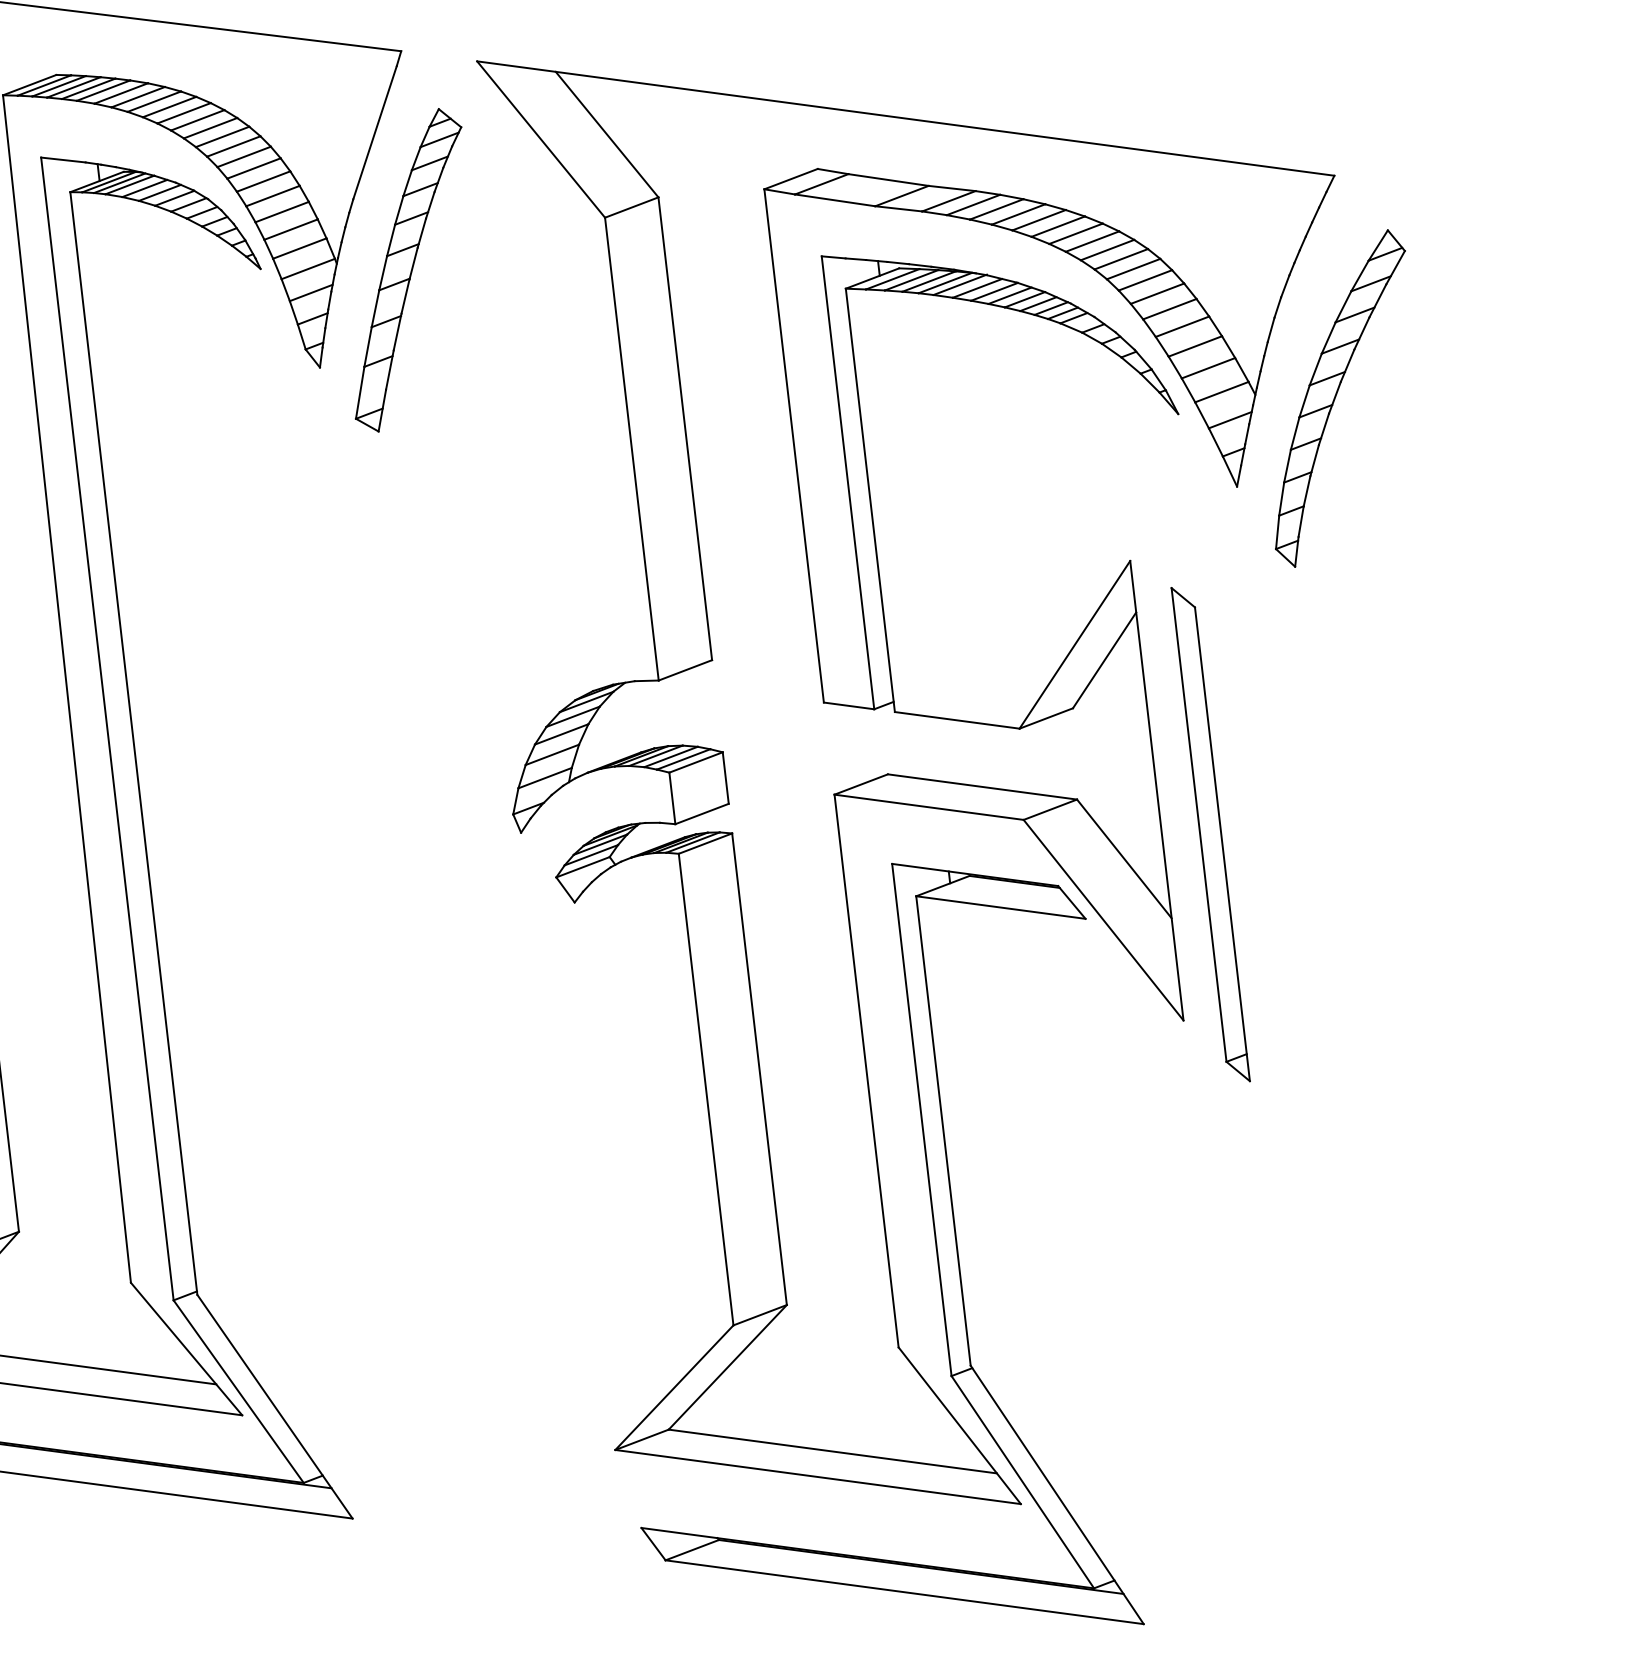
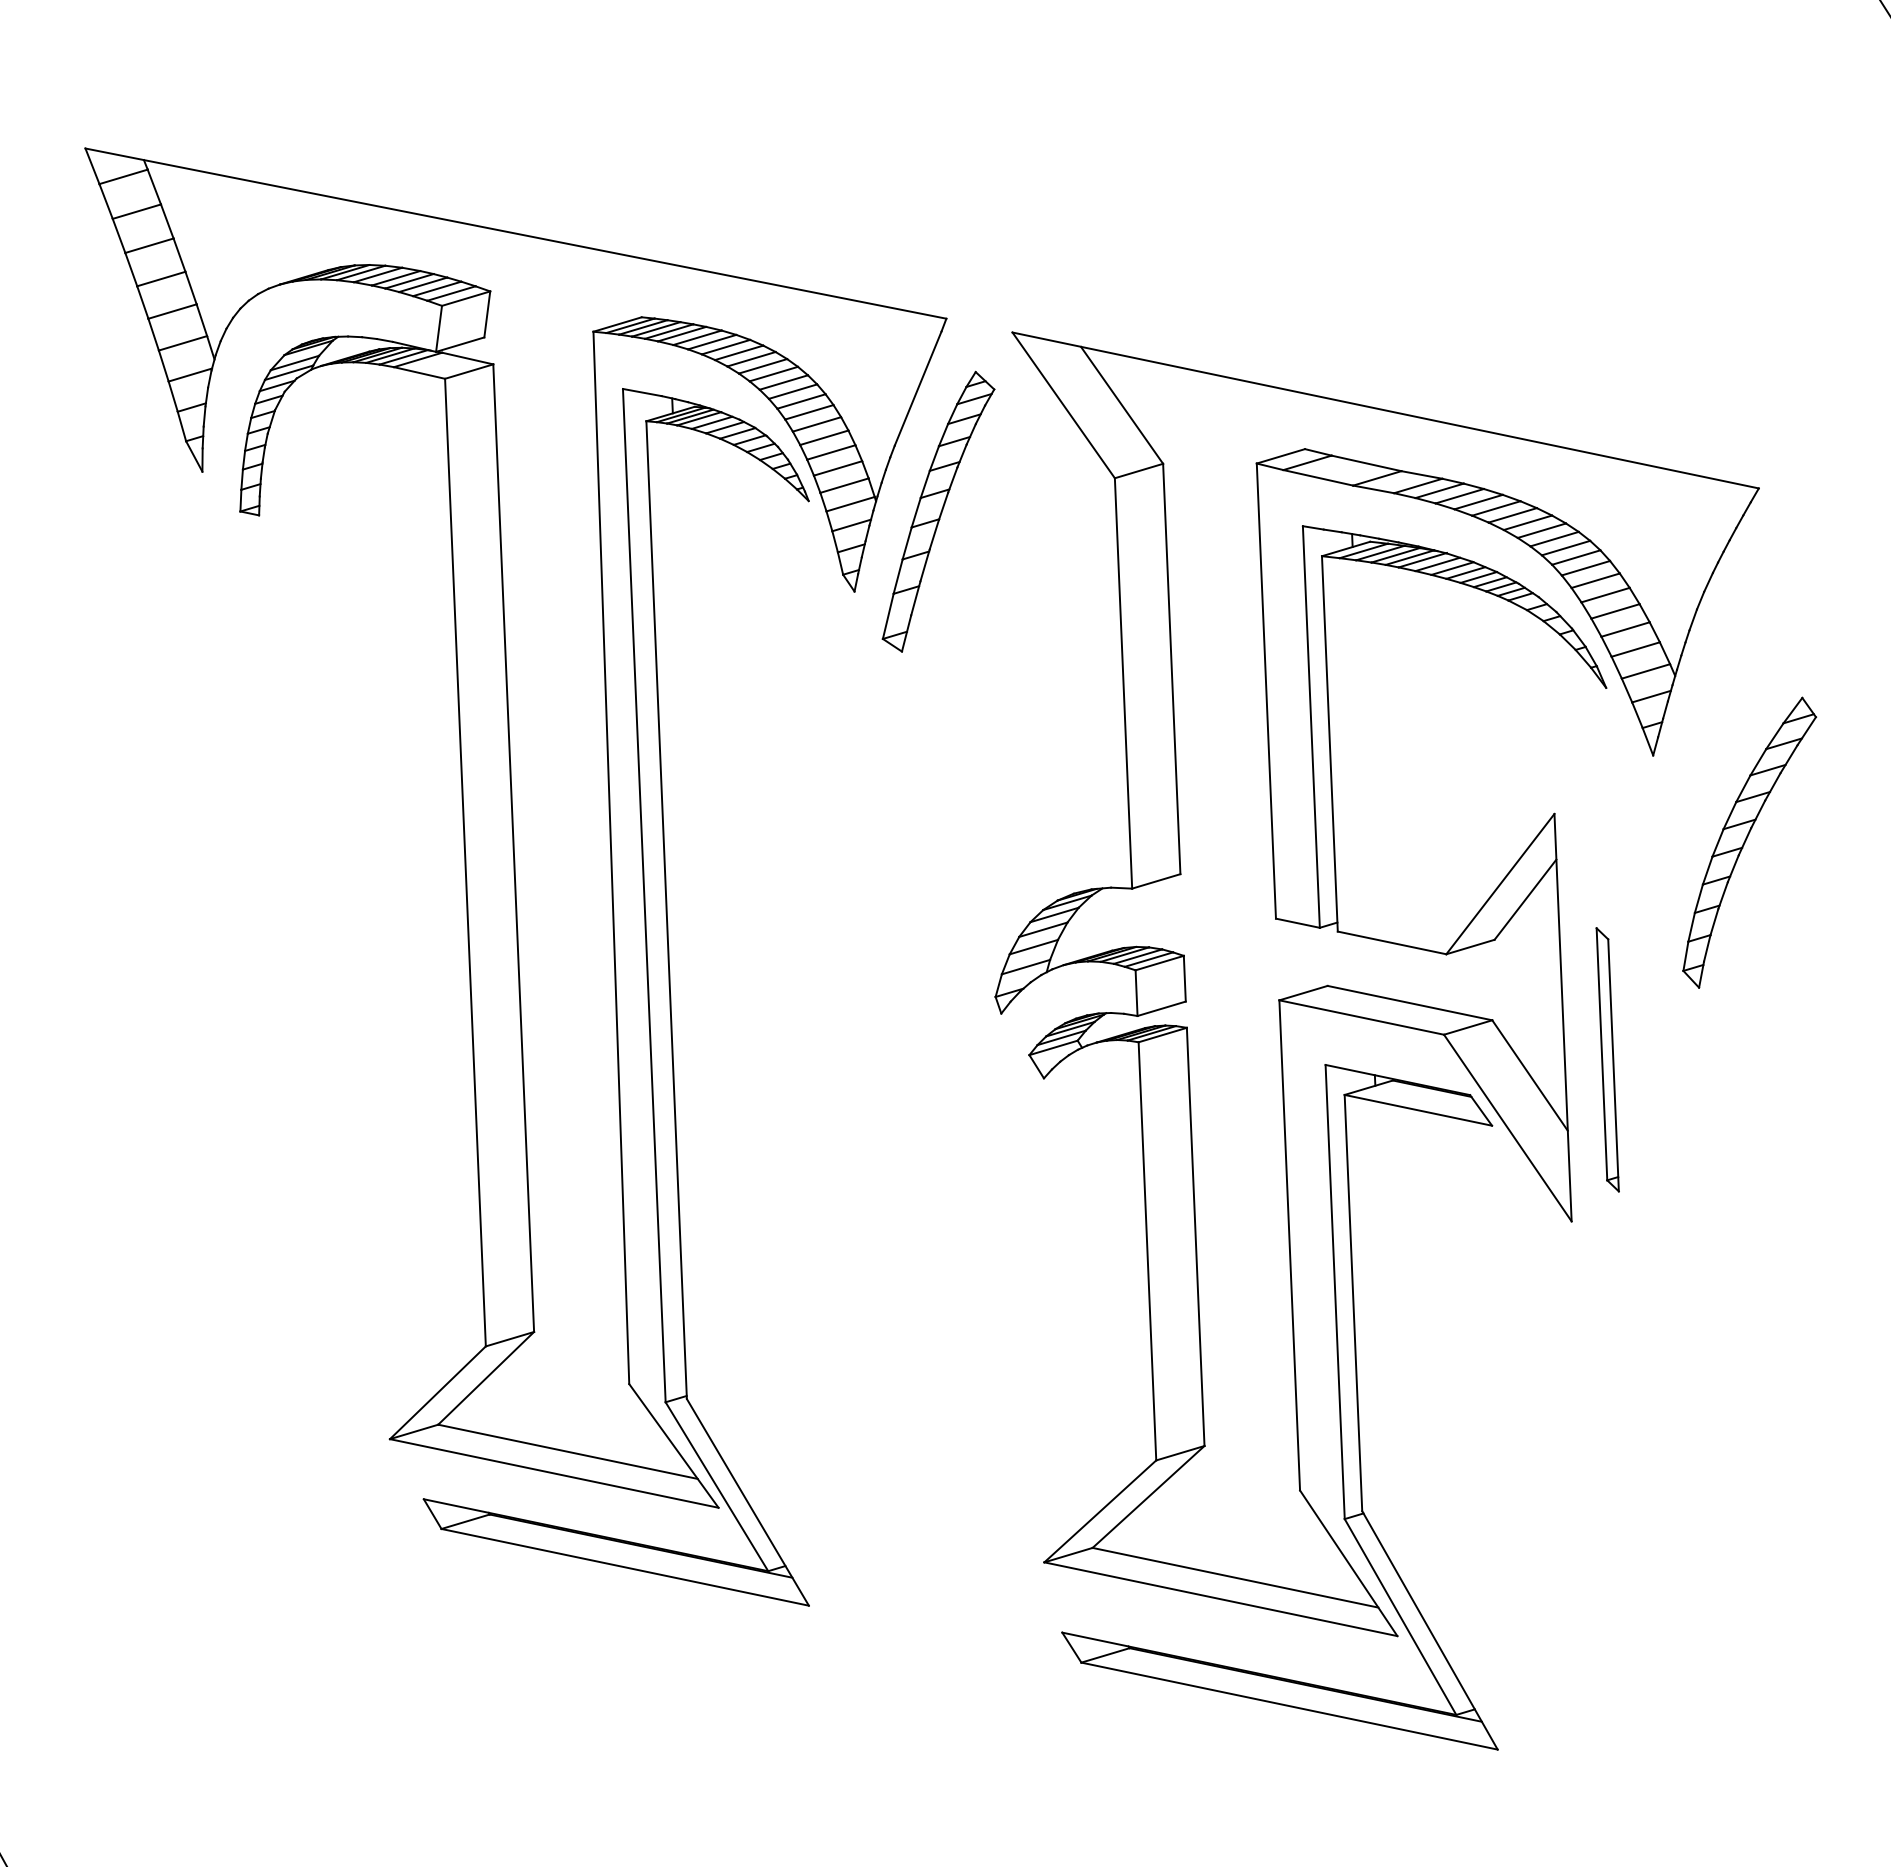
part: (1340, 398) -> (1749, 842), moved
part: (1210, 834) -> (1607, 1059), size x0.6

